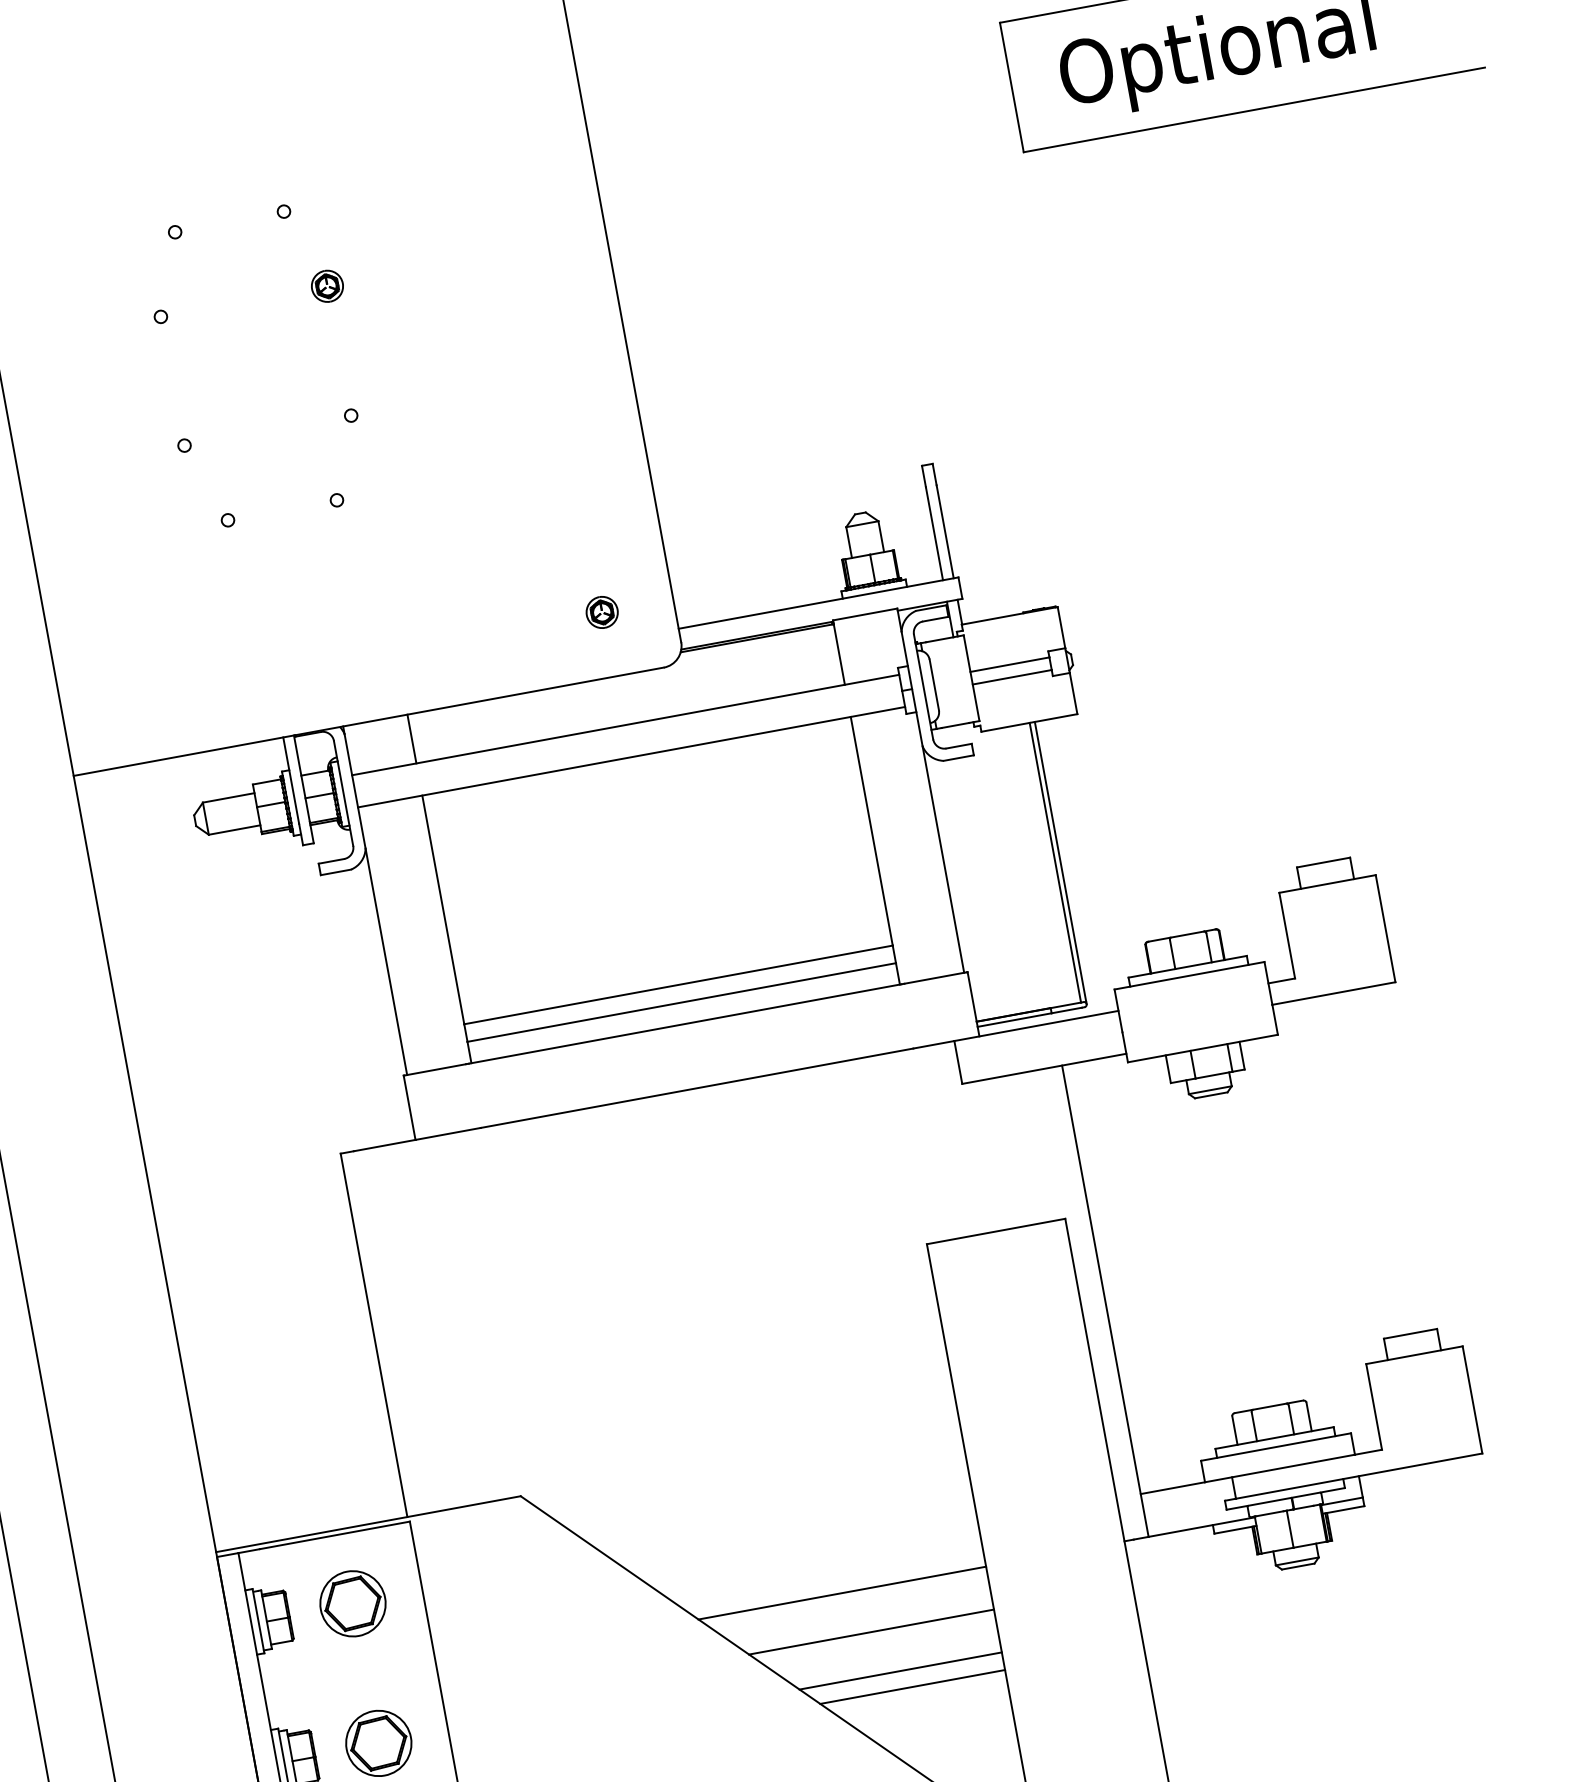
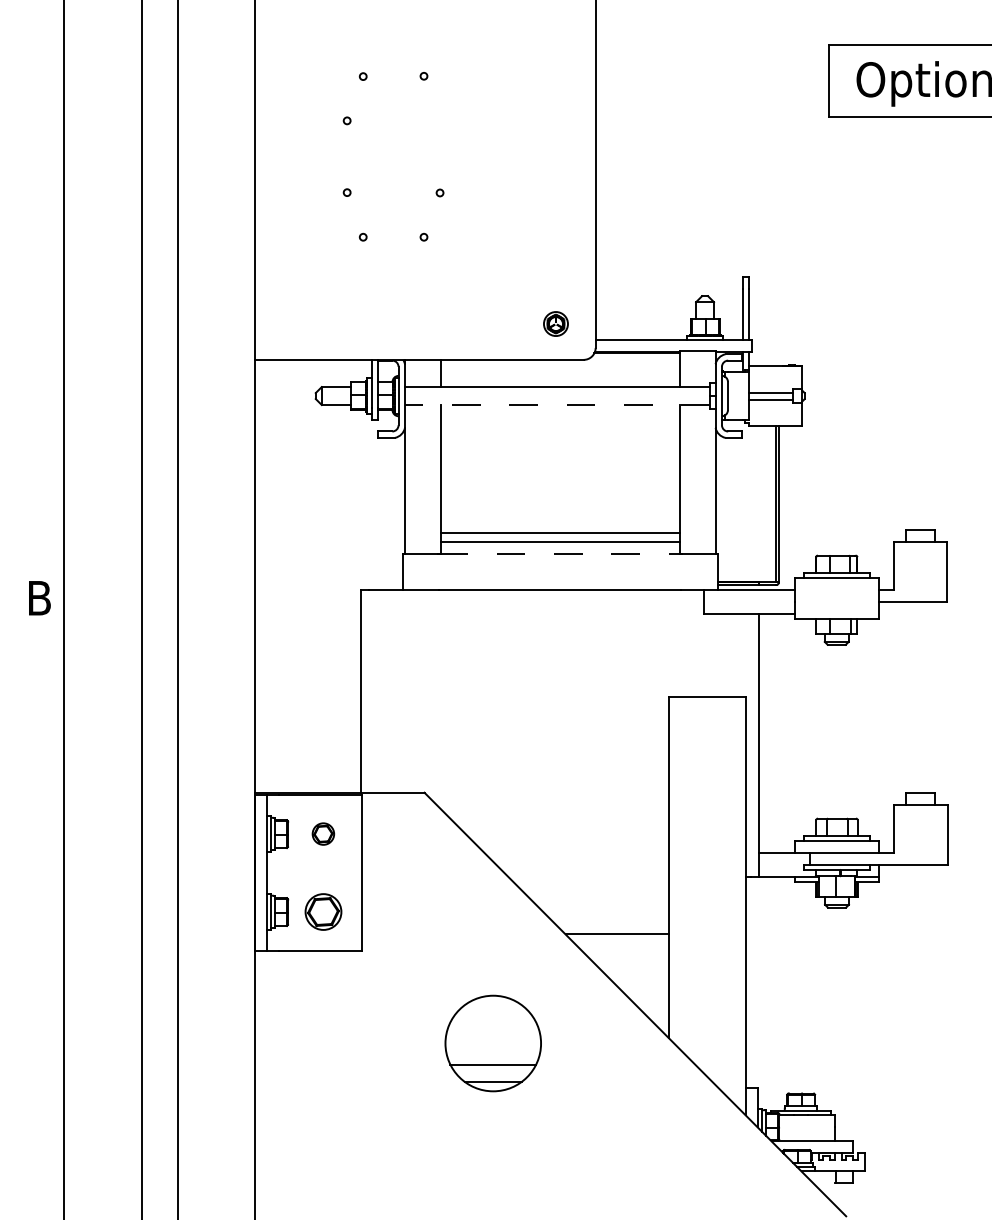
part: (326, 285) -> (439, 120), removed
part: (601, 611) -> (555, 323), size x1.4
line: (631, 758) -> (557, 405), solid -> dashed
line: (686, 1024) -> (560, 554), solid -> dashed
line: (842, 1592) -> (588, 876), removed
part: (352, 1602) -> (323, 833), size x0.6
line: (871, 1631) -> (600, 900), removed
line: (899, 1671) -> (611, 924), removed

